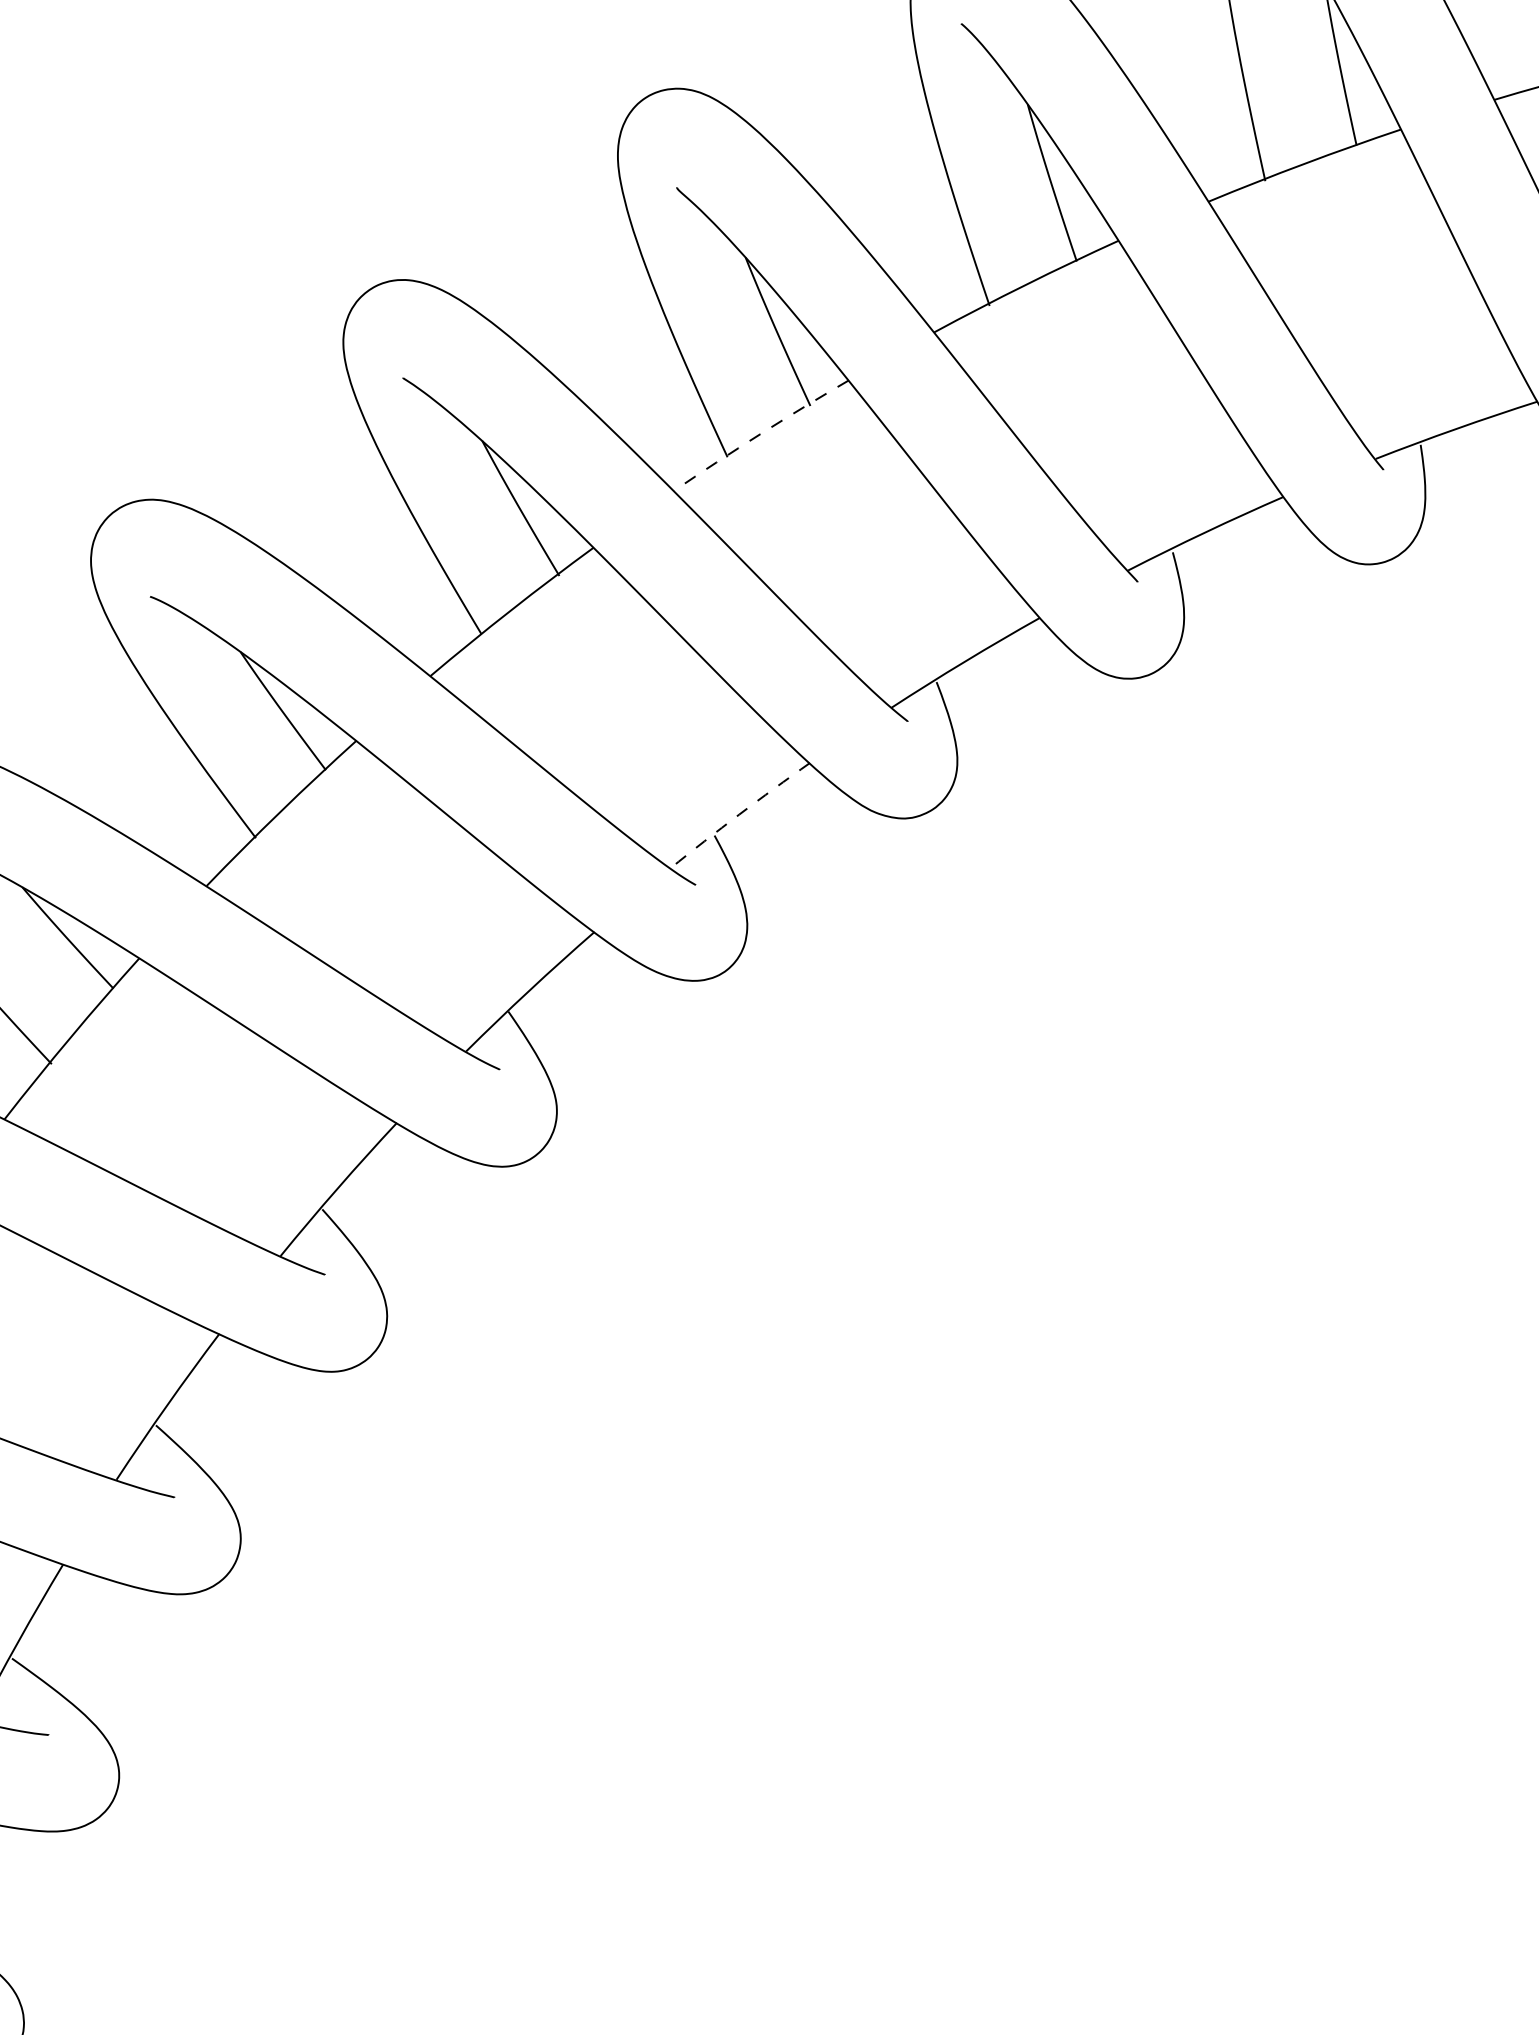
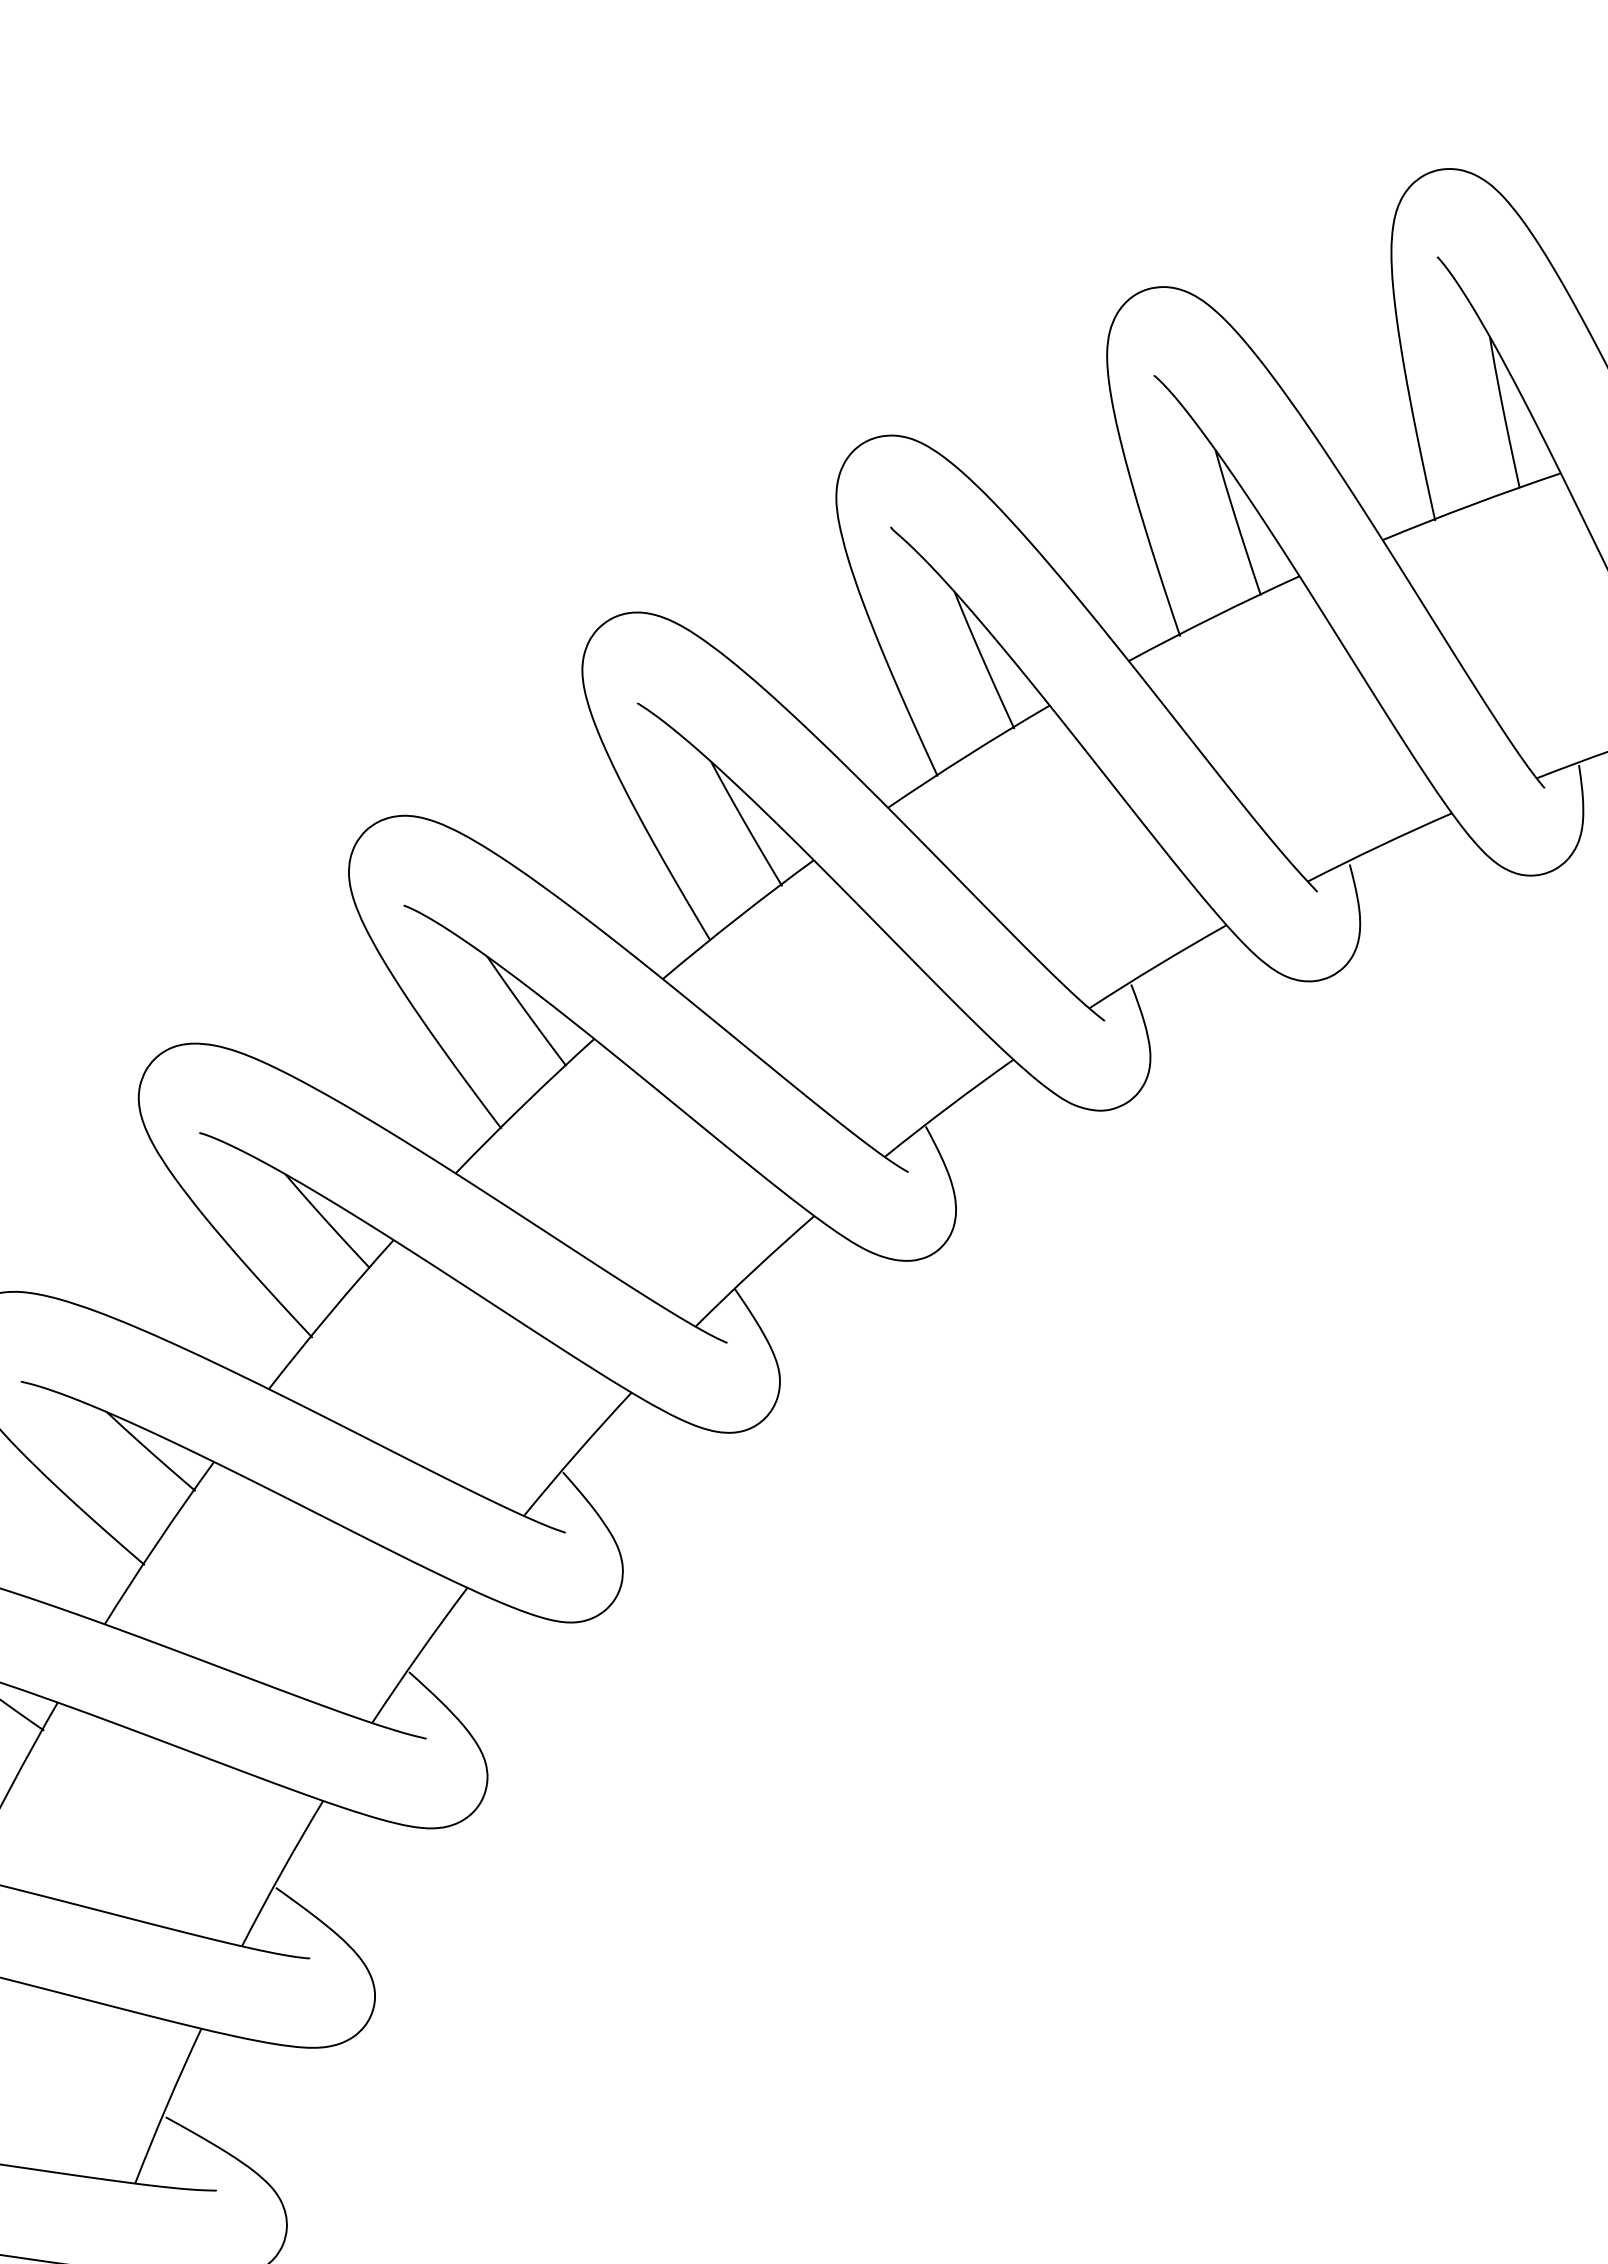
arc: (760, 434) -> (968, 755), dashed -> solid
arc: (739, 815) -> (948, 1107), dashed -> solid

